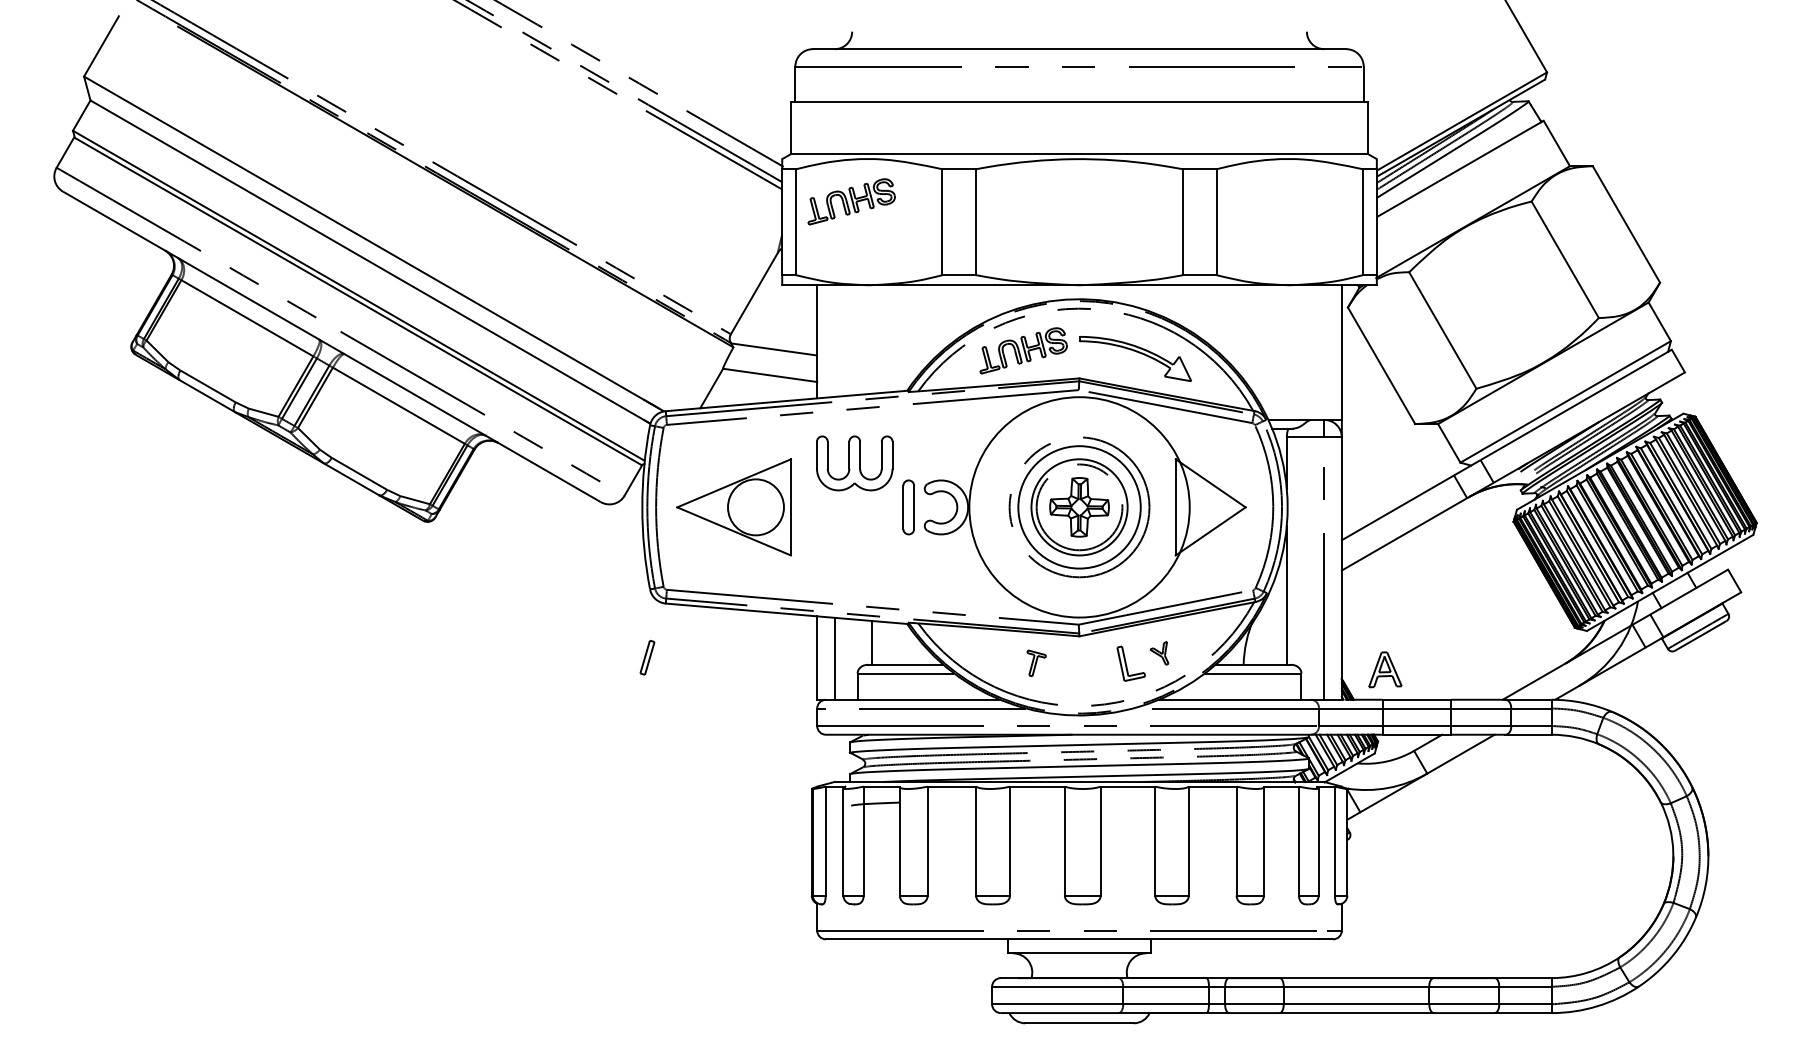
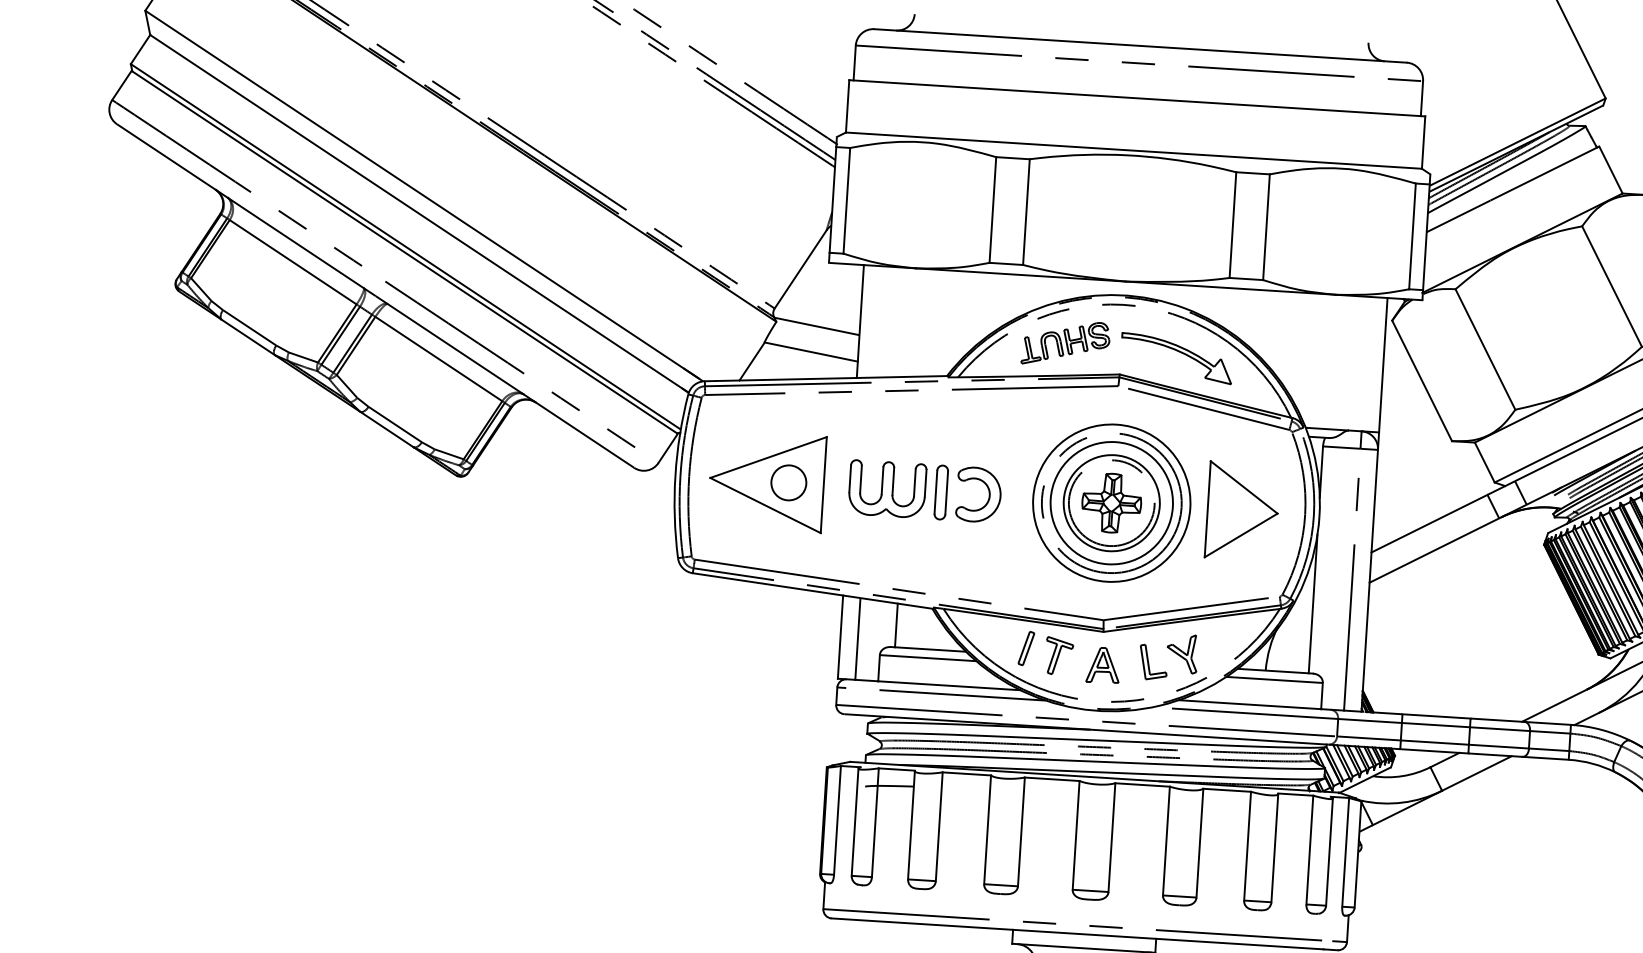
part: (851, 201) -> (903, 183), removed
part: (854, 463) -> (887, 489), moved
circle: (755, 506) -> (788, 481), size x0.62
circle: (1079, 507) -> (1111, 503), size x0.71
part: (1159, 653) -> (1182, 654), size x1.67
part: (647, 657) -> (1026, 648), moved
part: (1036, 663) -> (1059, 656), size x1.43
part: (1385, 669) -> (1103, 665), moved

